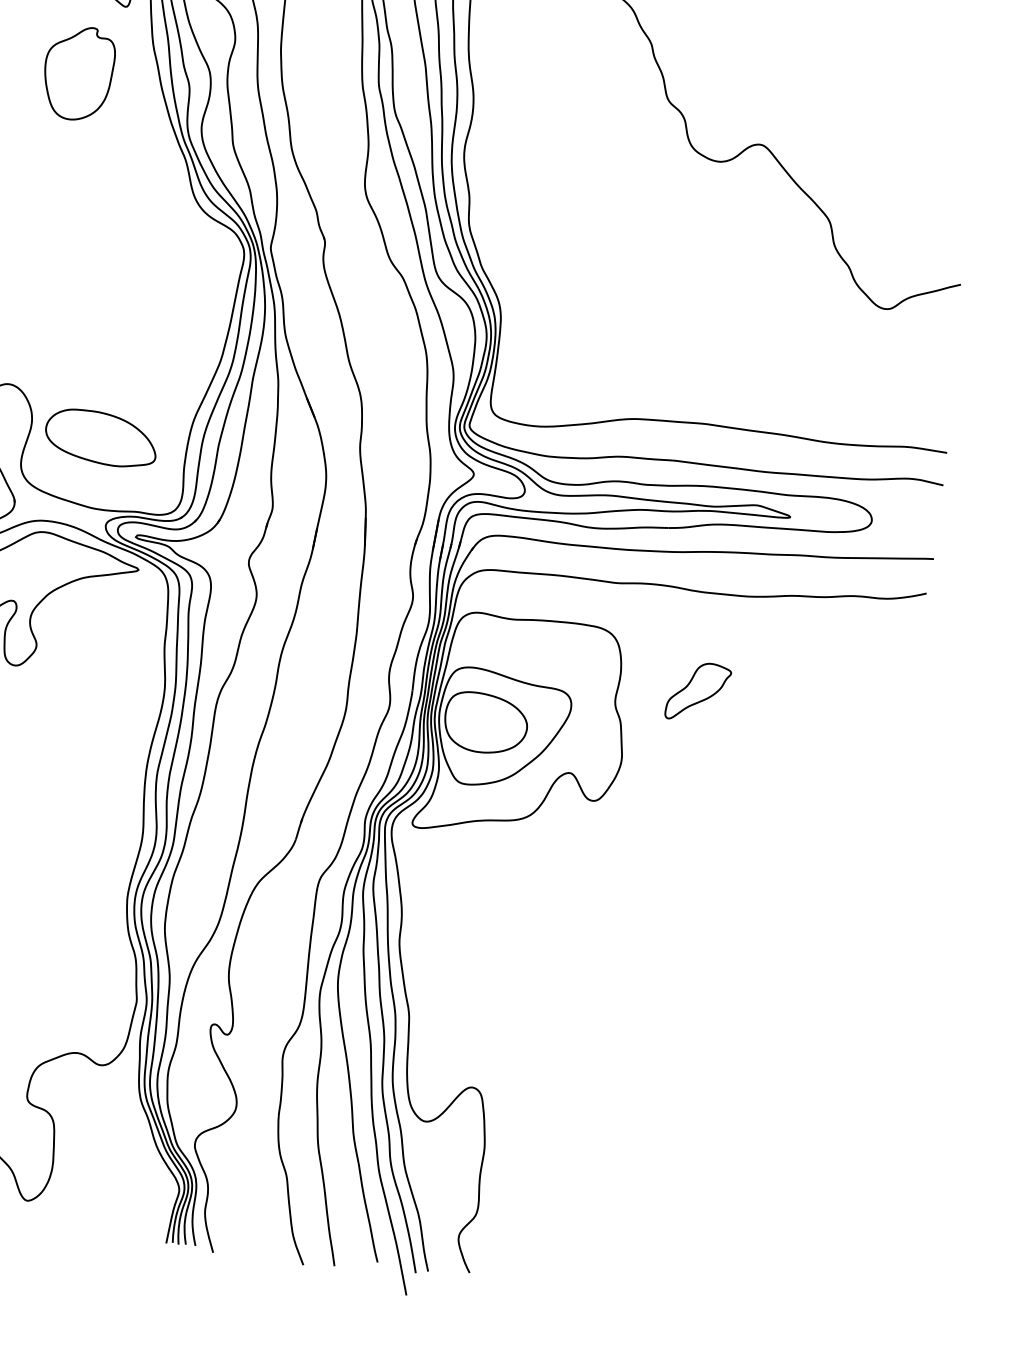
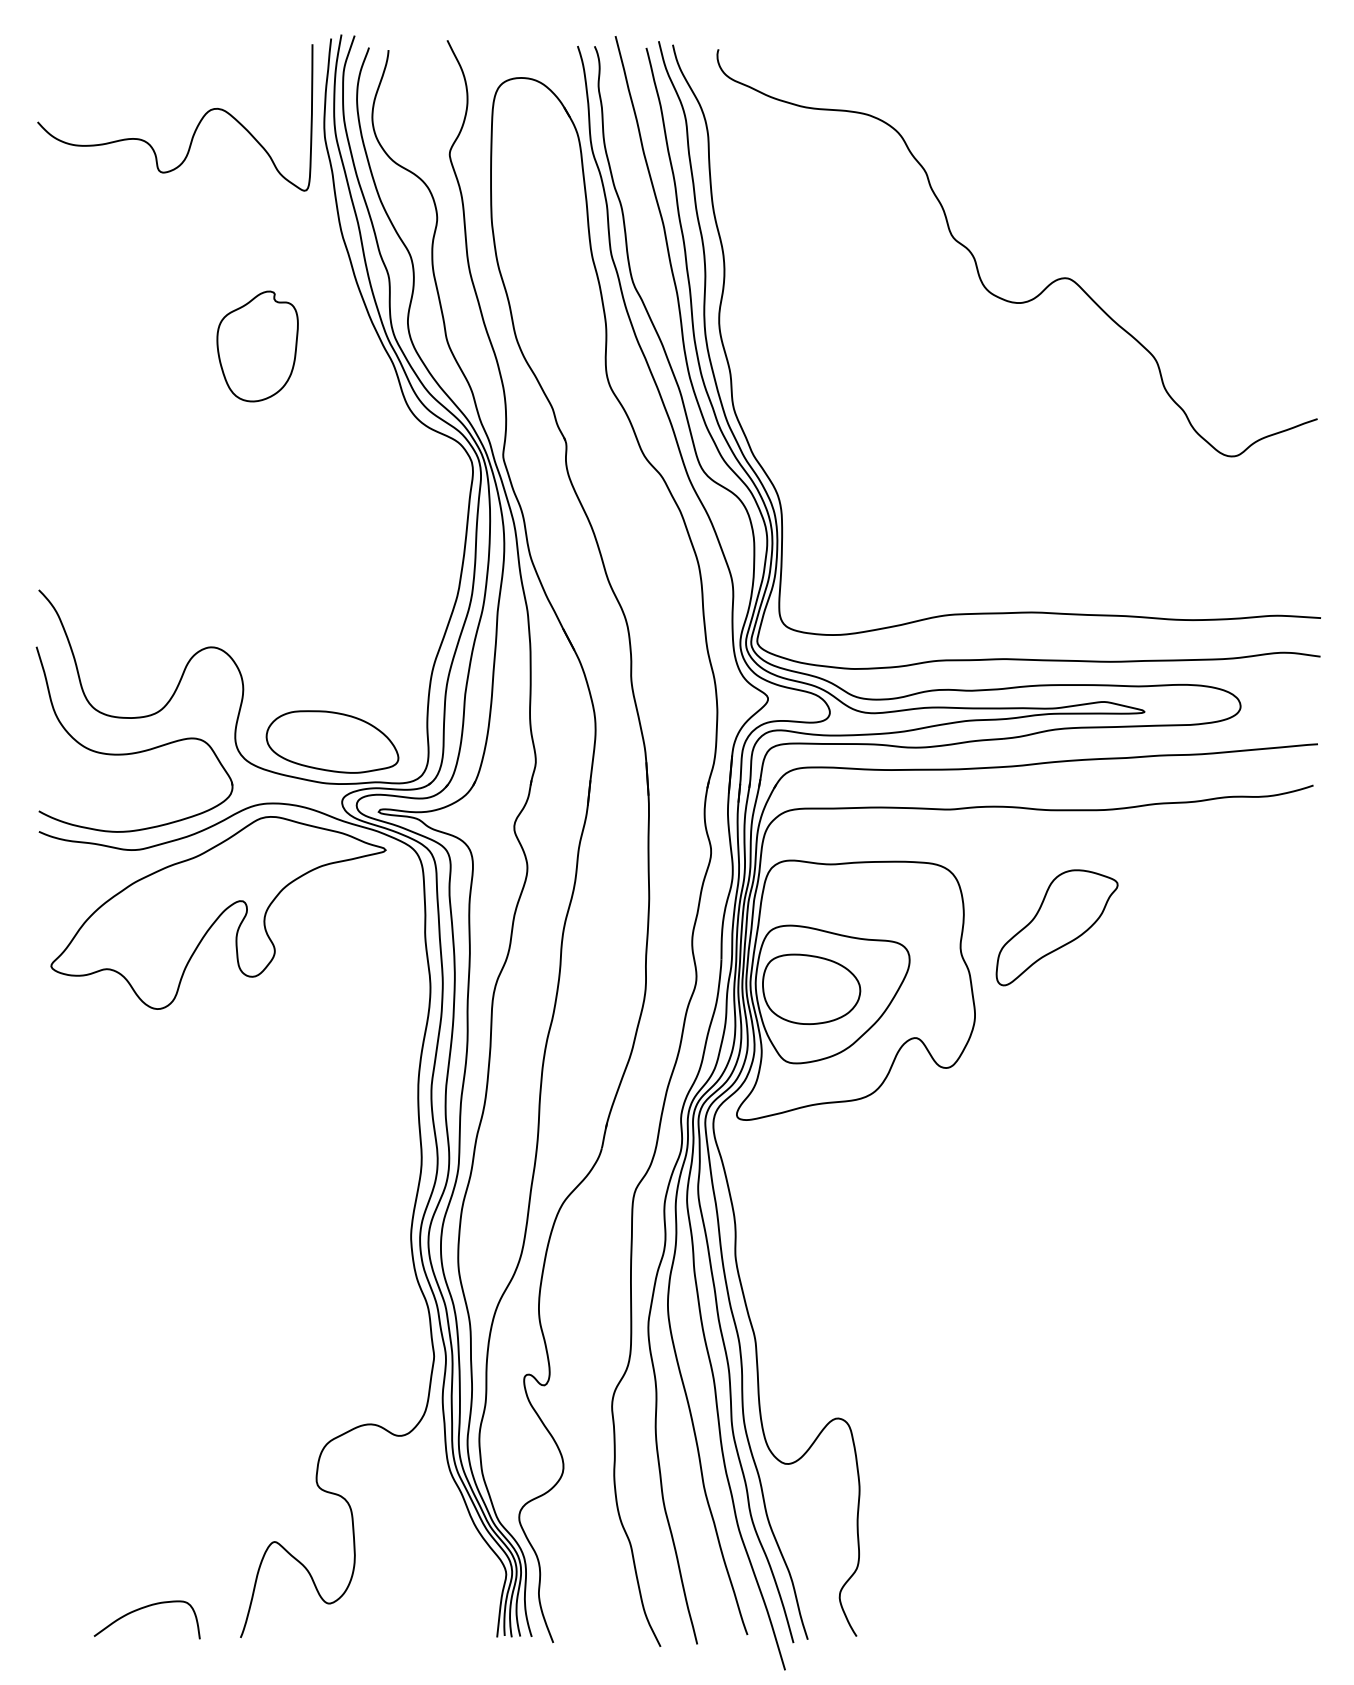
part: (78, 73) -> (257, 346), moved
part: (101, 437) -> (332, 741), moved
part: (697, 691) -> (1056, 927), size x1.67

